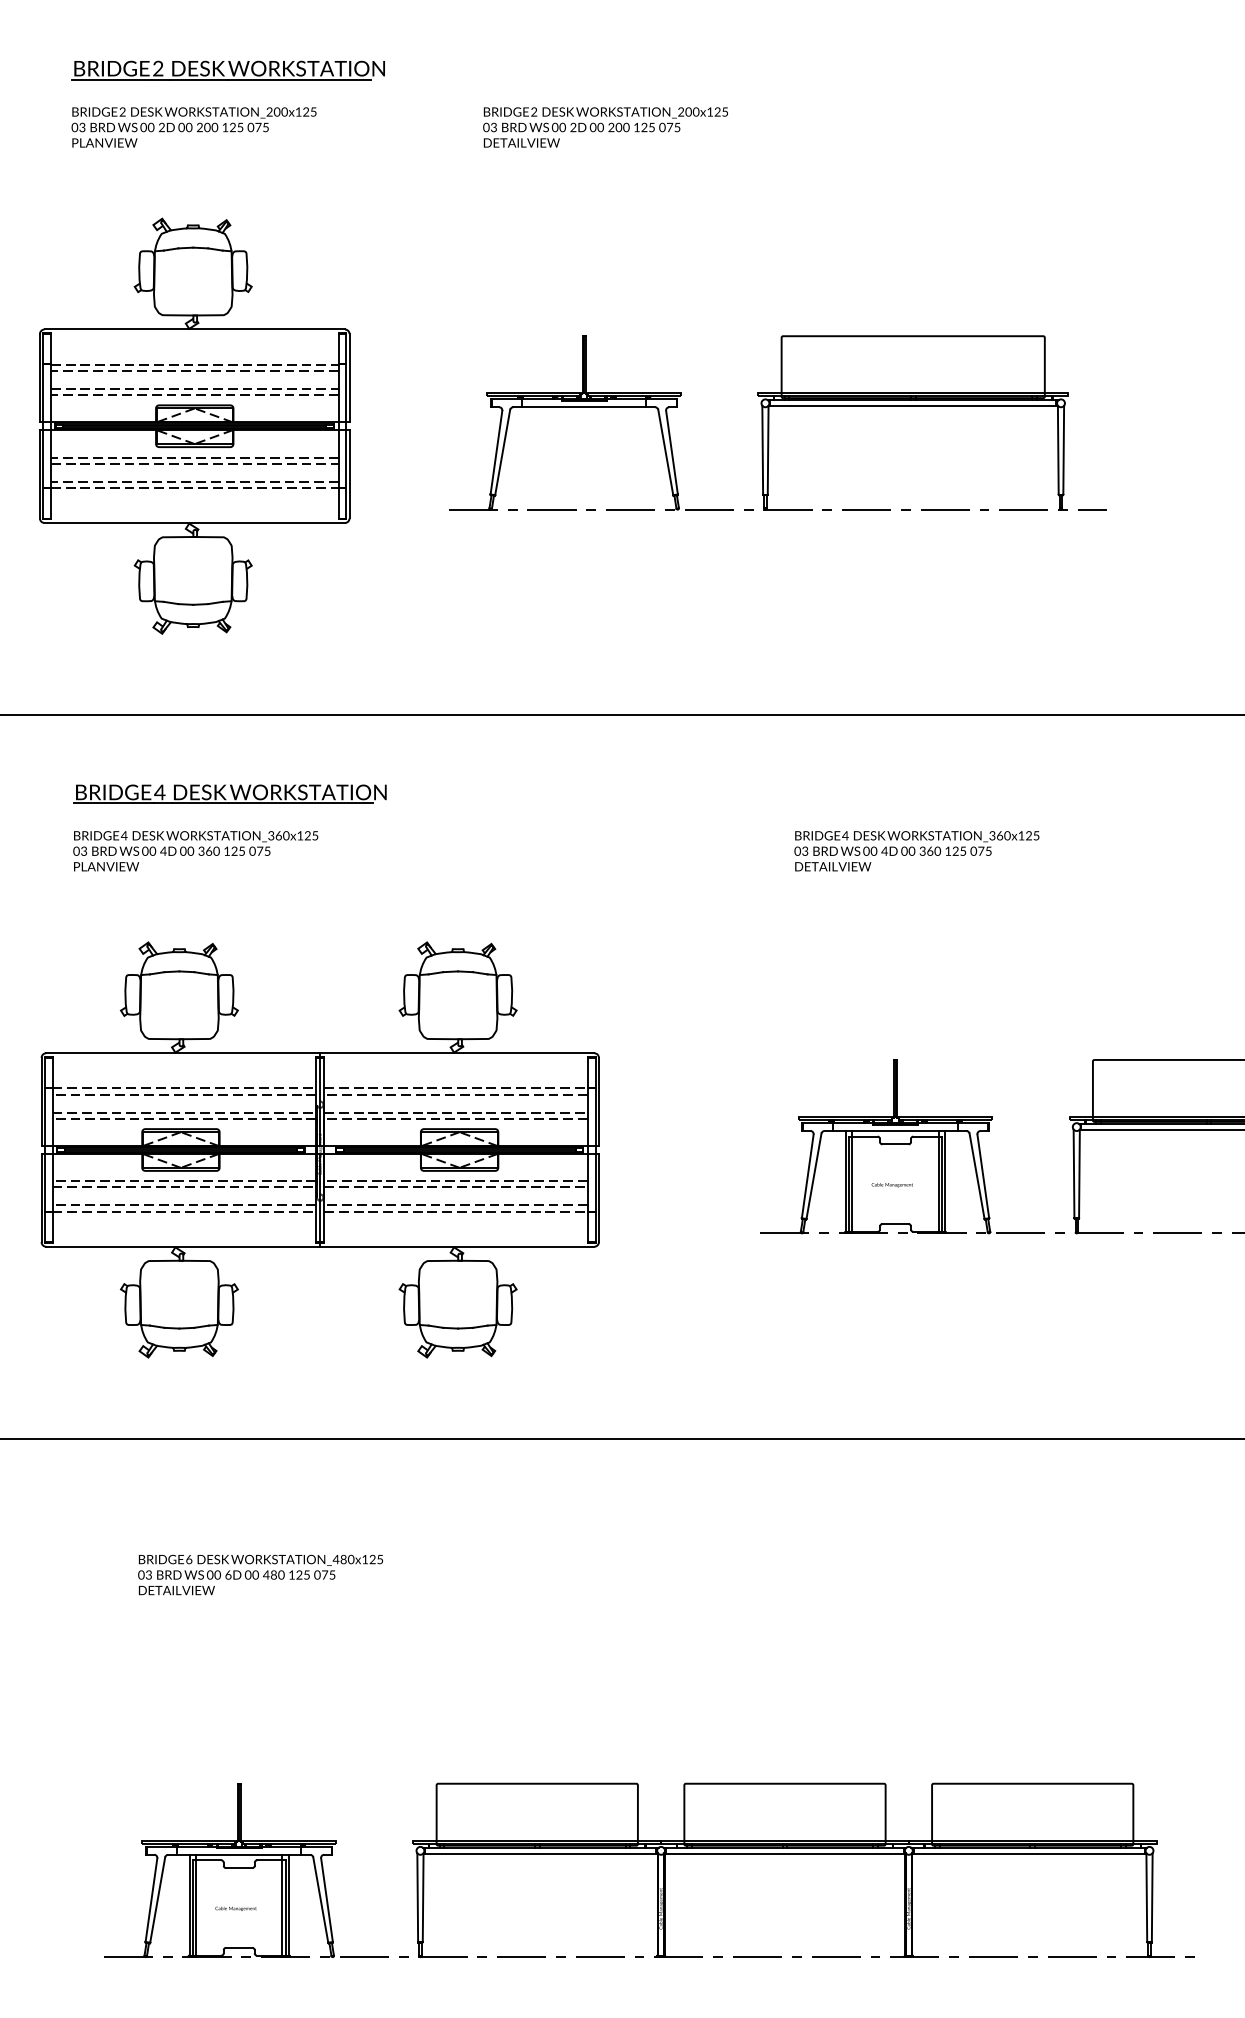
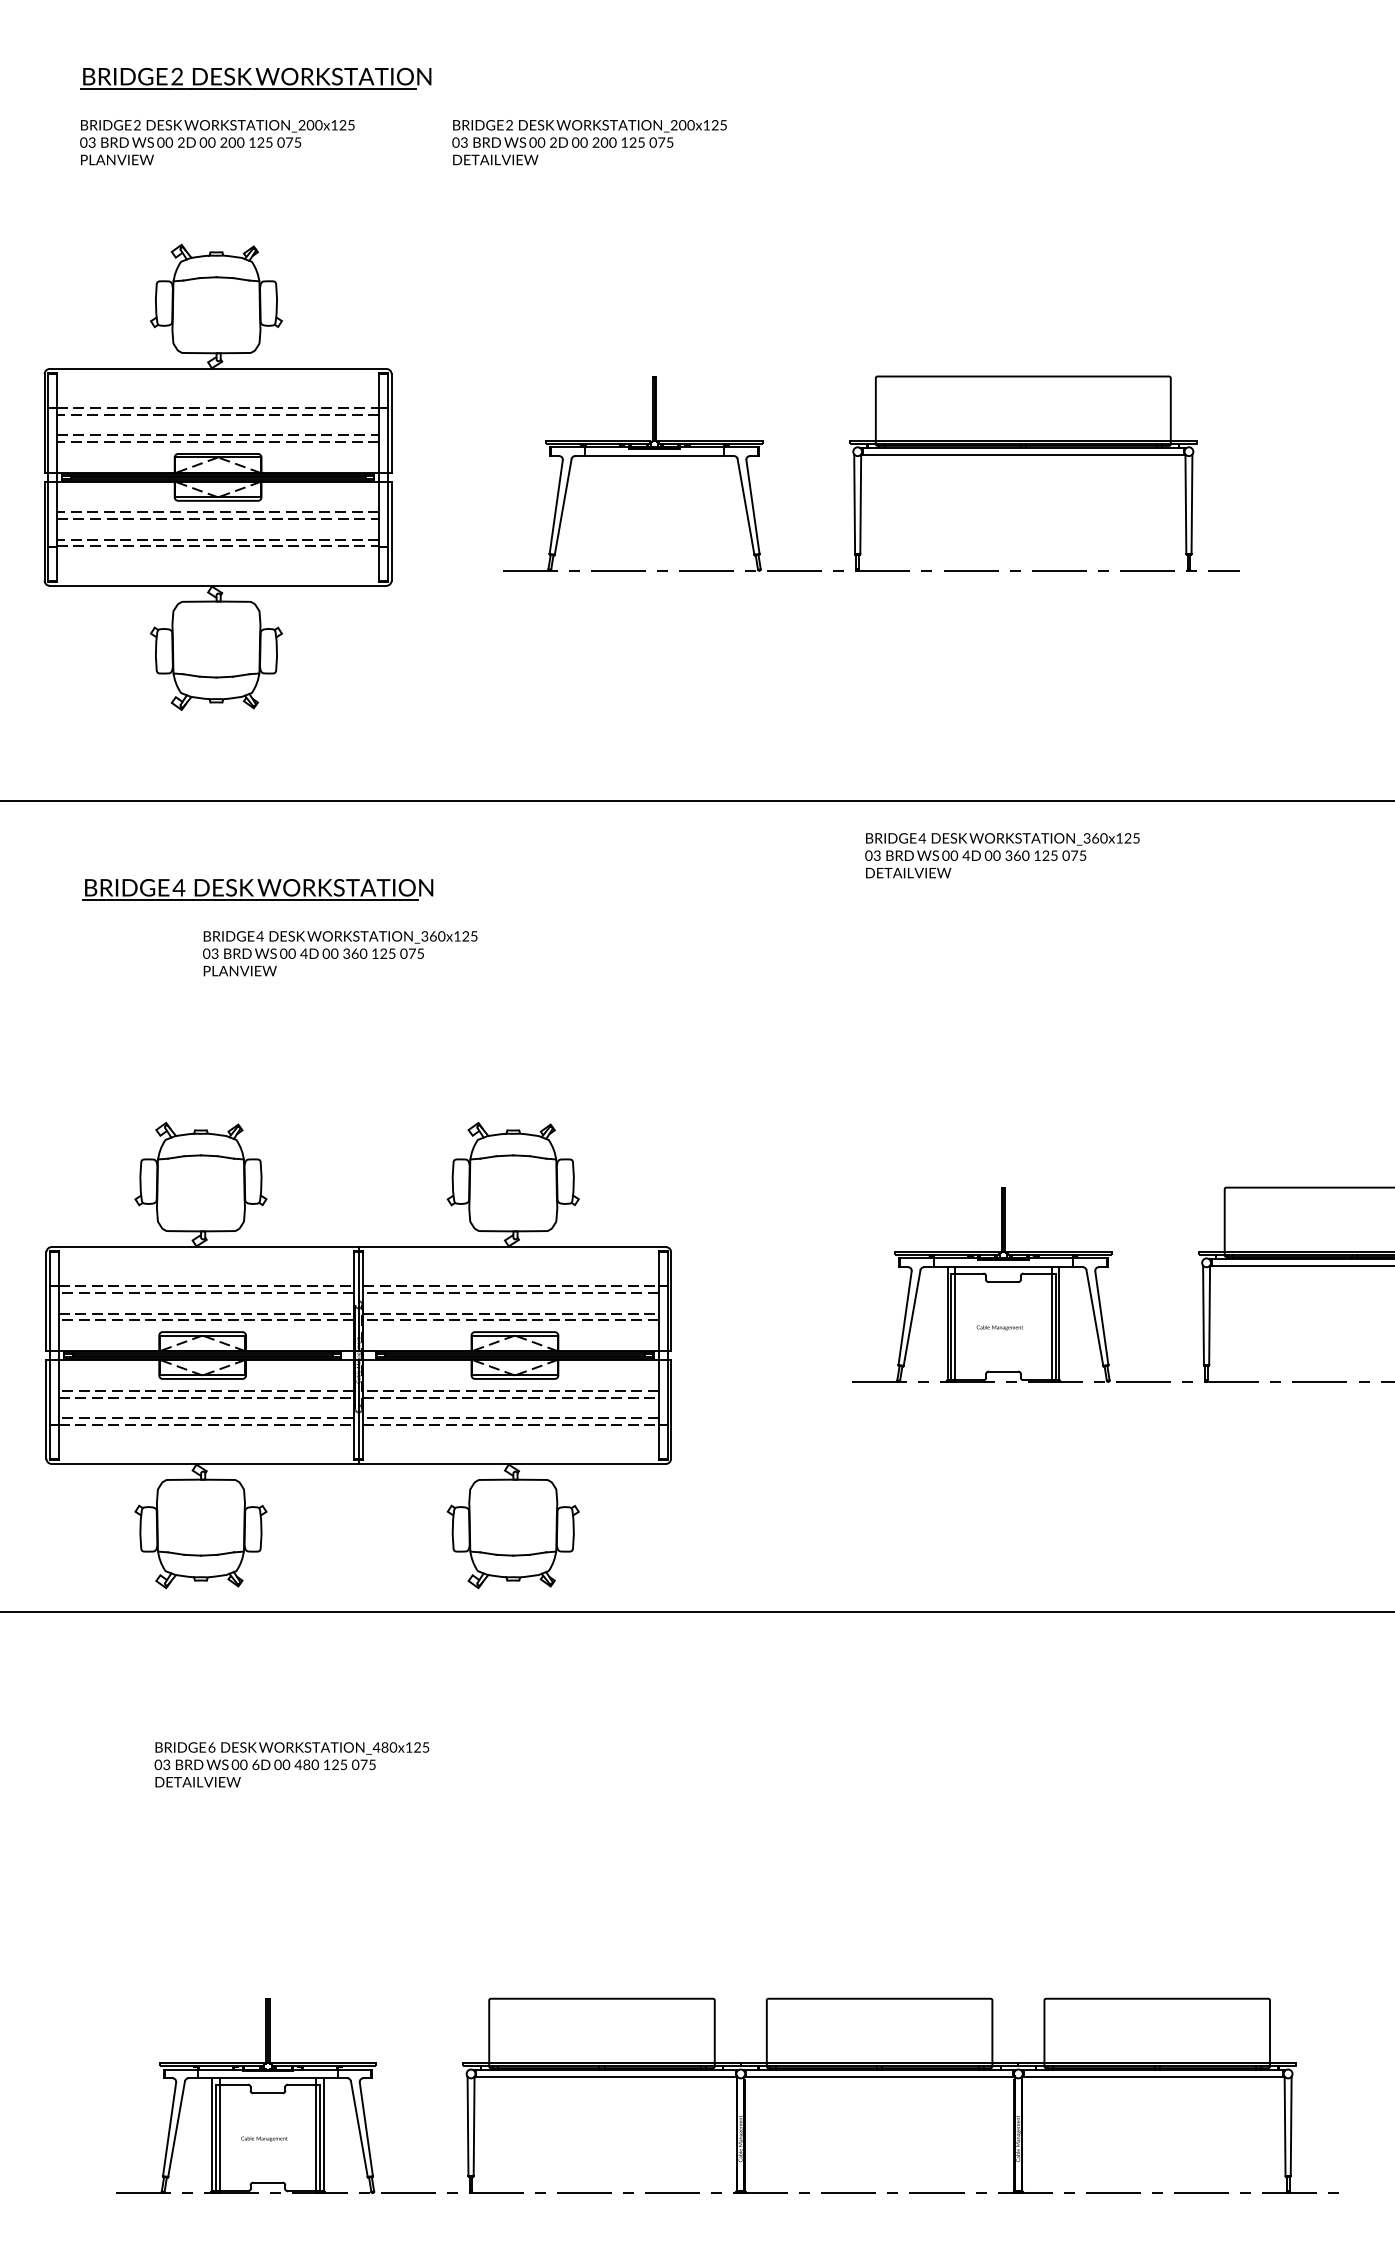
text: (605, 127) -> (589, 142), moved
text: (195, 851) -> (340, 953), moved
text: (916, 851) -> (1002, 855), moved
part: (320, 1149) -> (358, 1355), moved

